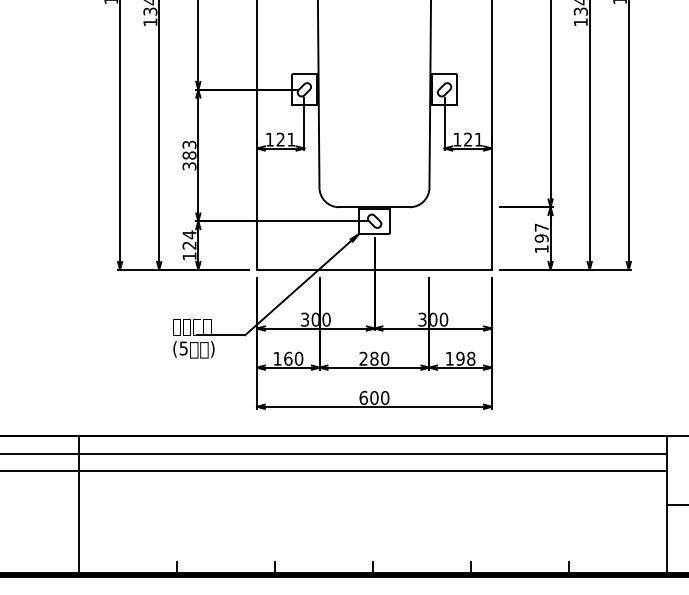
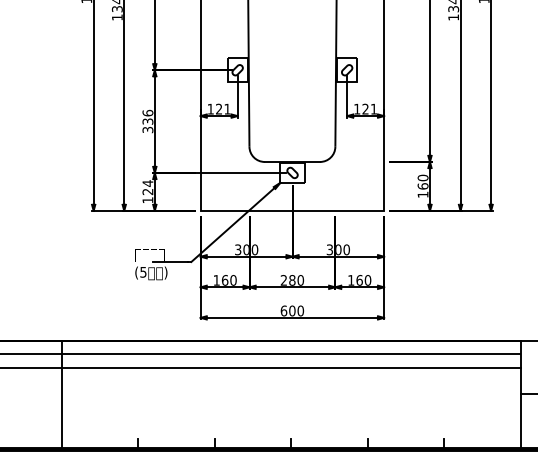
text: (189, 149) -> (147, 116), 383 -> 336
text: (541, 232) -> (422, 181), 197 -> 160
text: (465, 358) -> (363, 280), 198 -> 160

